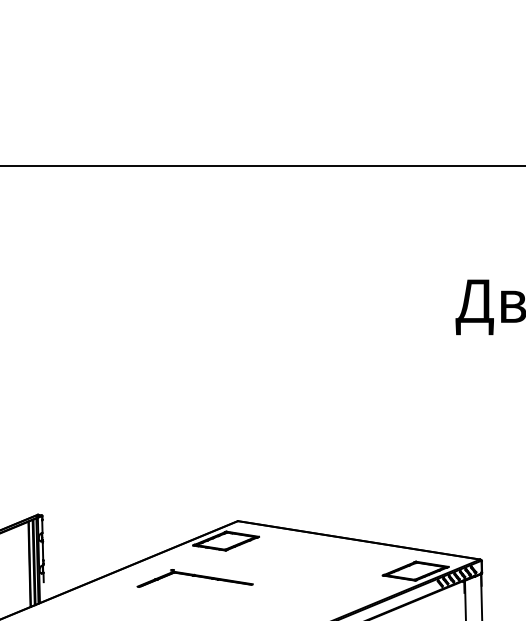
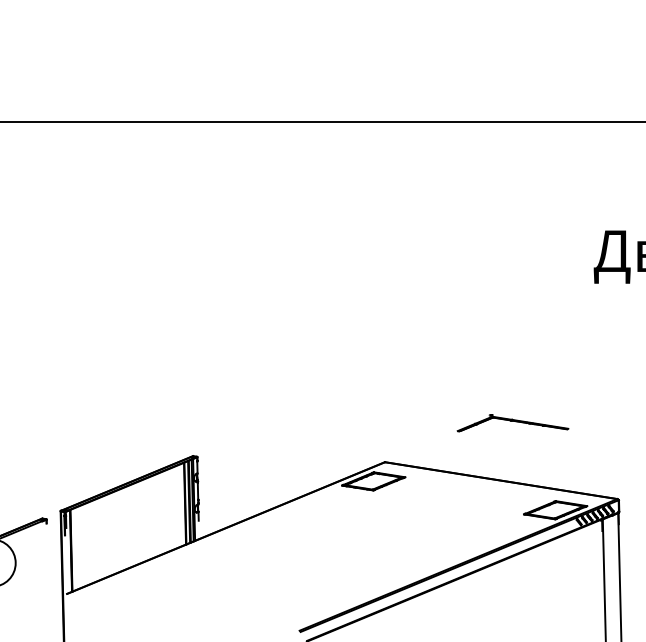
part: (194, 578) -> (512, 423), moved

